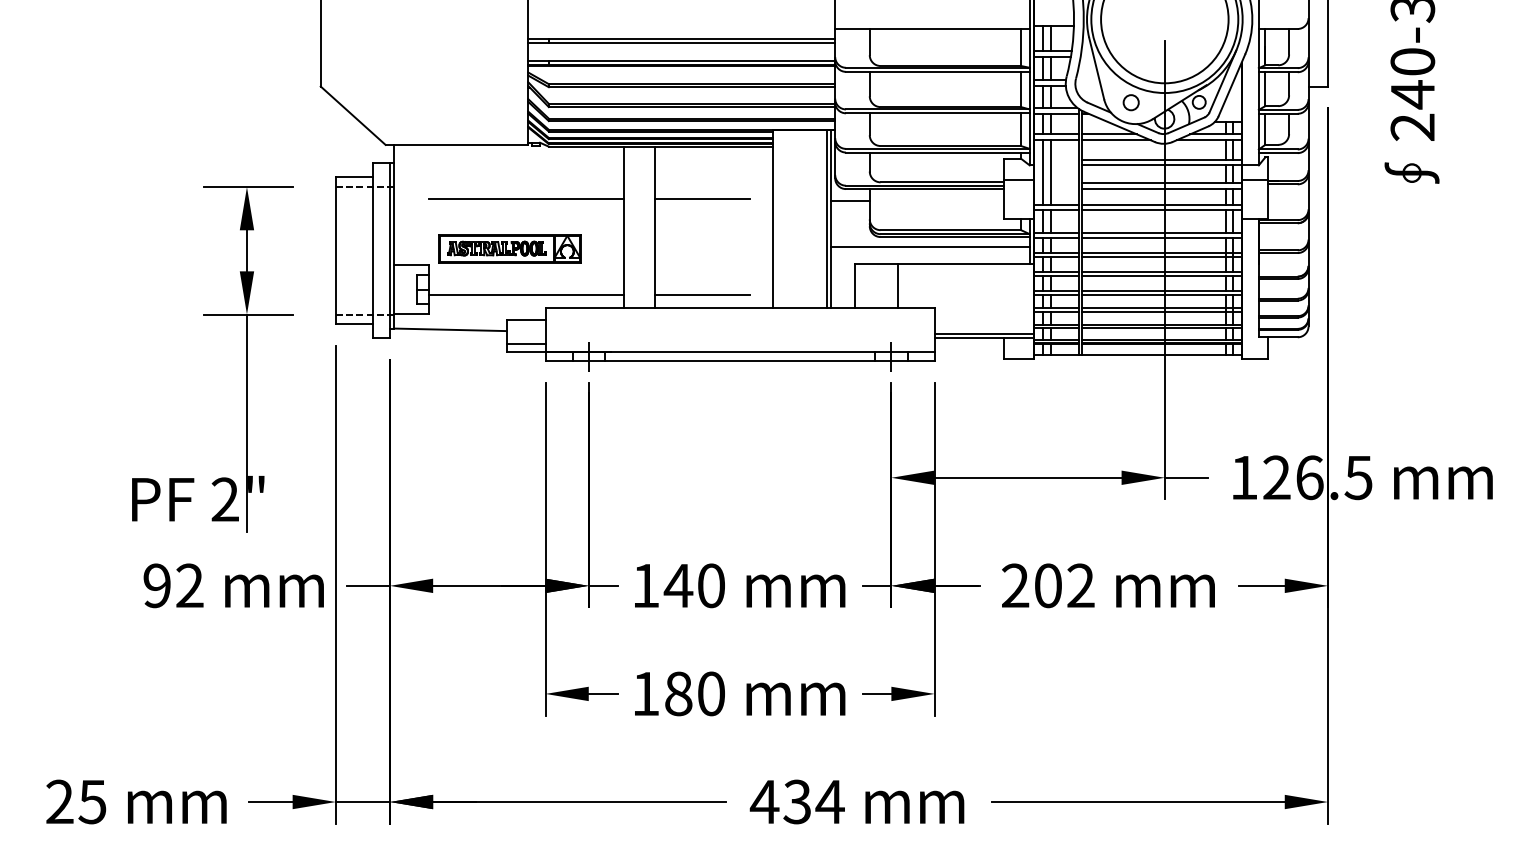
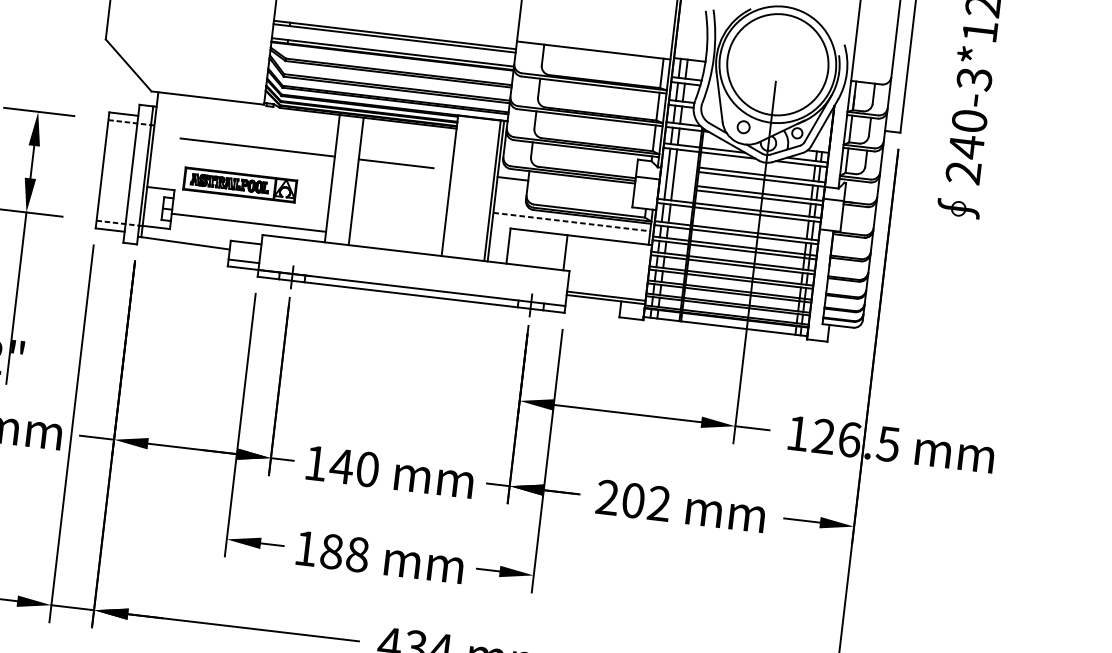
line: (930, 246) -> (571, 222), solid -> dashed
line: (897, 285) -> (565, 252), moved
line: (701, 294) -> (386, 238), removed
text: (711, 693) -> (357, 554), 180 -> 188

